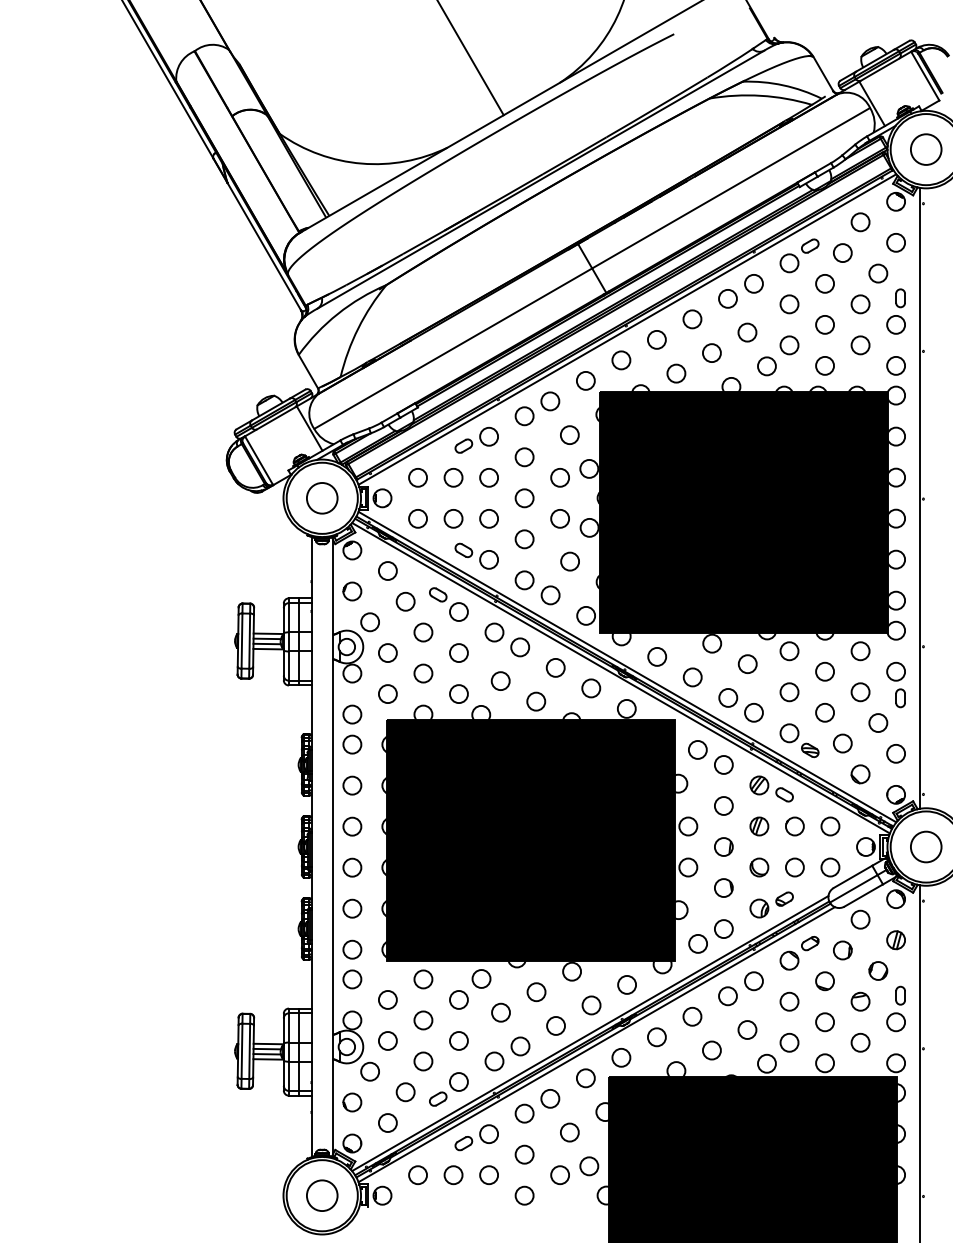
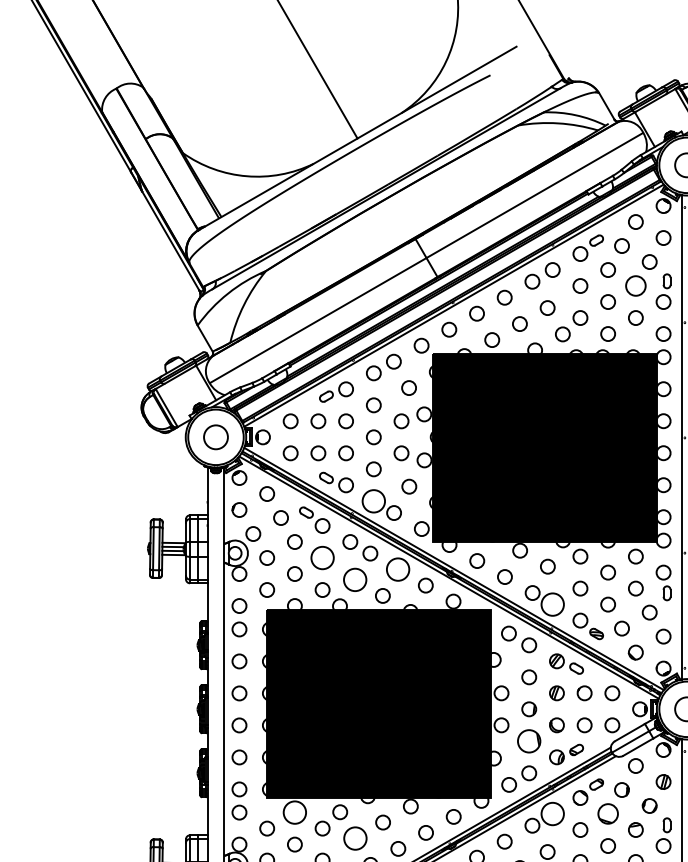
circle: (860, 304) -> (635, 286), size x1.4
circle: (524, 580) -> (373, 501), size x1.6
circle: (458, 653) -> (322, 558), size x1.6
circle: (555, 667) -> (397, 569), size x1.6
circle: (500, 681) -> (355, 580), size x1.6
circle: (753, 712) -> (552, 604), size x1.6
circle: (723, 887) -> (528, 740), size x1.6
circle: (423, 979) -> (294, 812), size x1.6
circle: (753, 981) -> (552, 814), size x1.6
part: (824, 981) -> (607, 814), size x1.4
circle: (501, 1012) -> (355, 838), size x1.6

